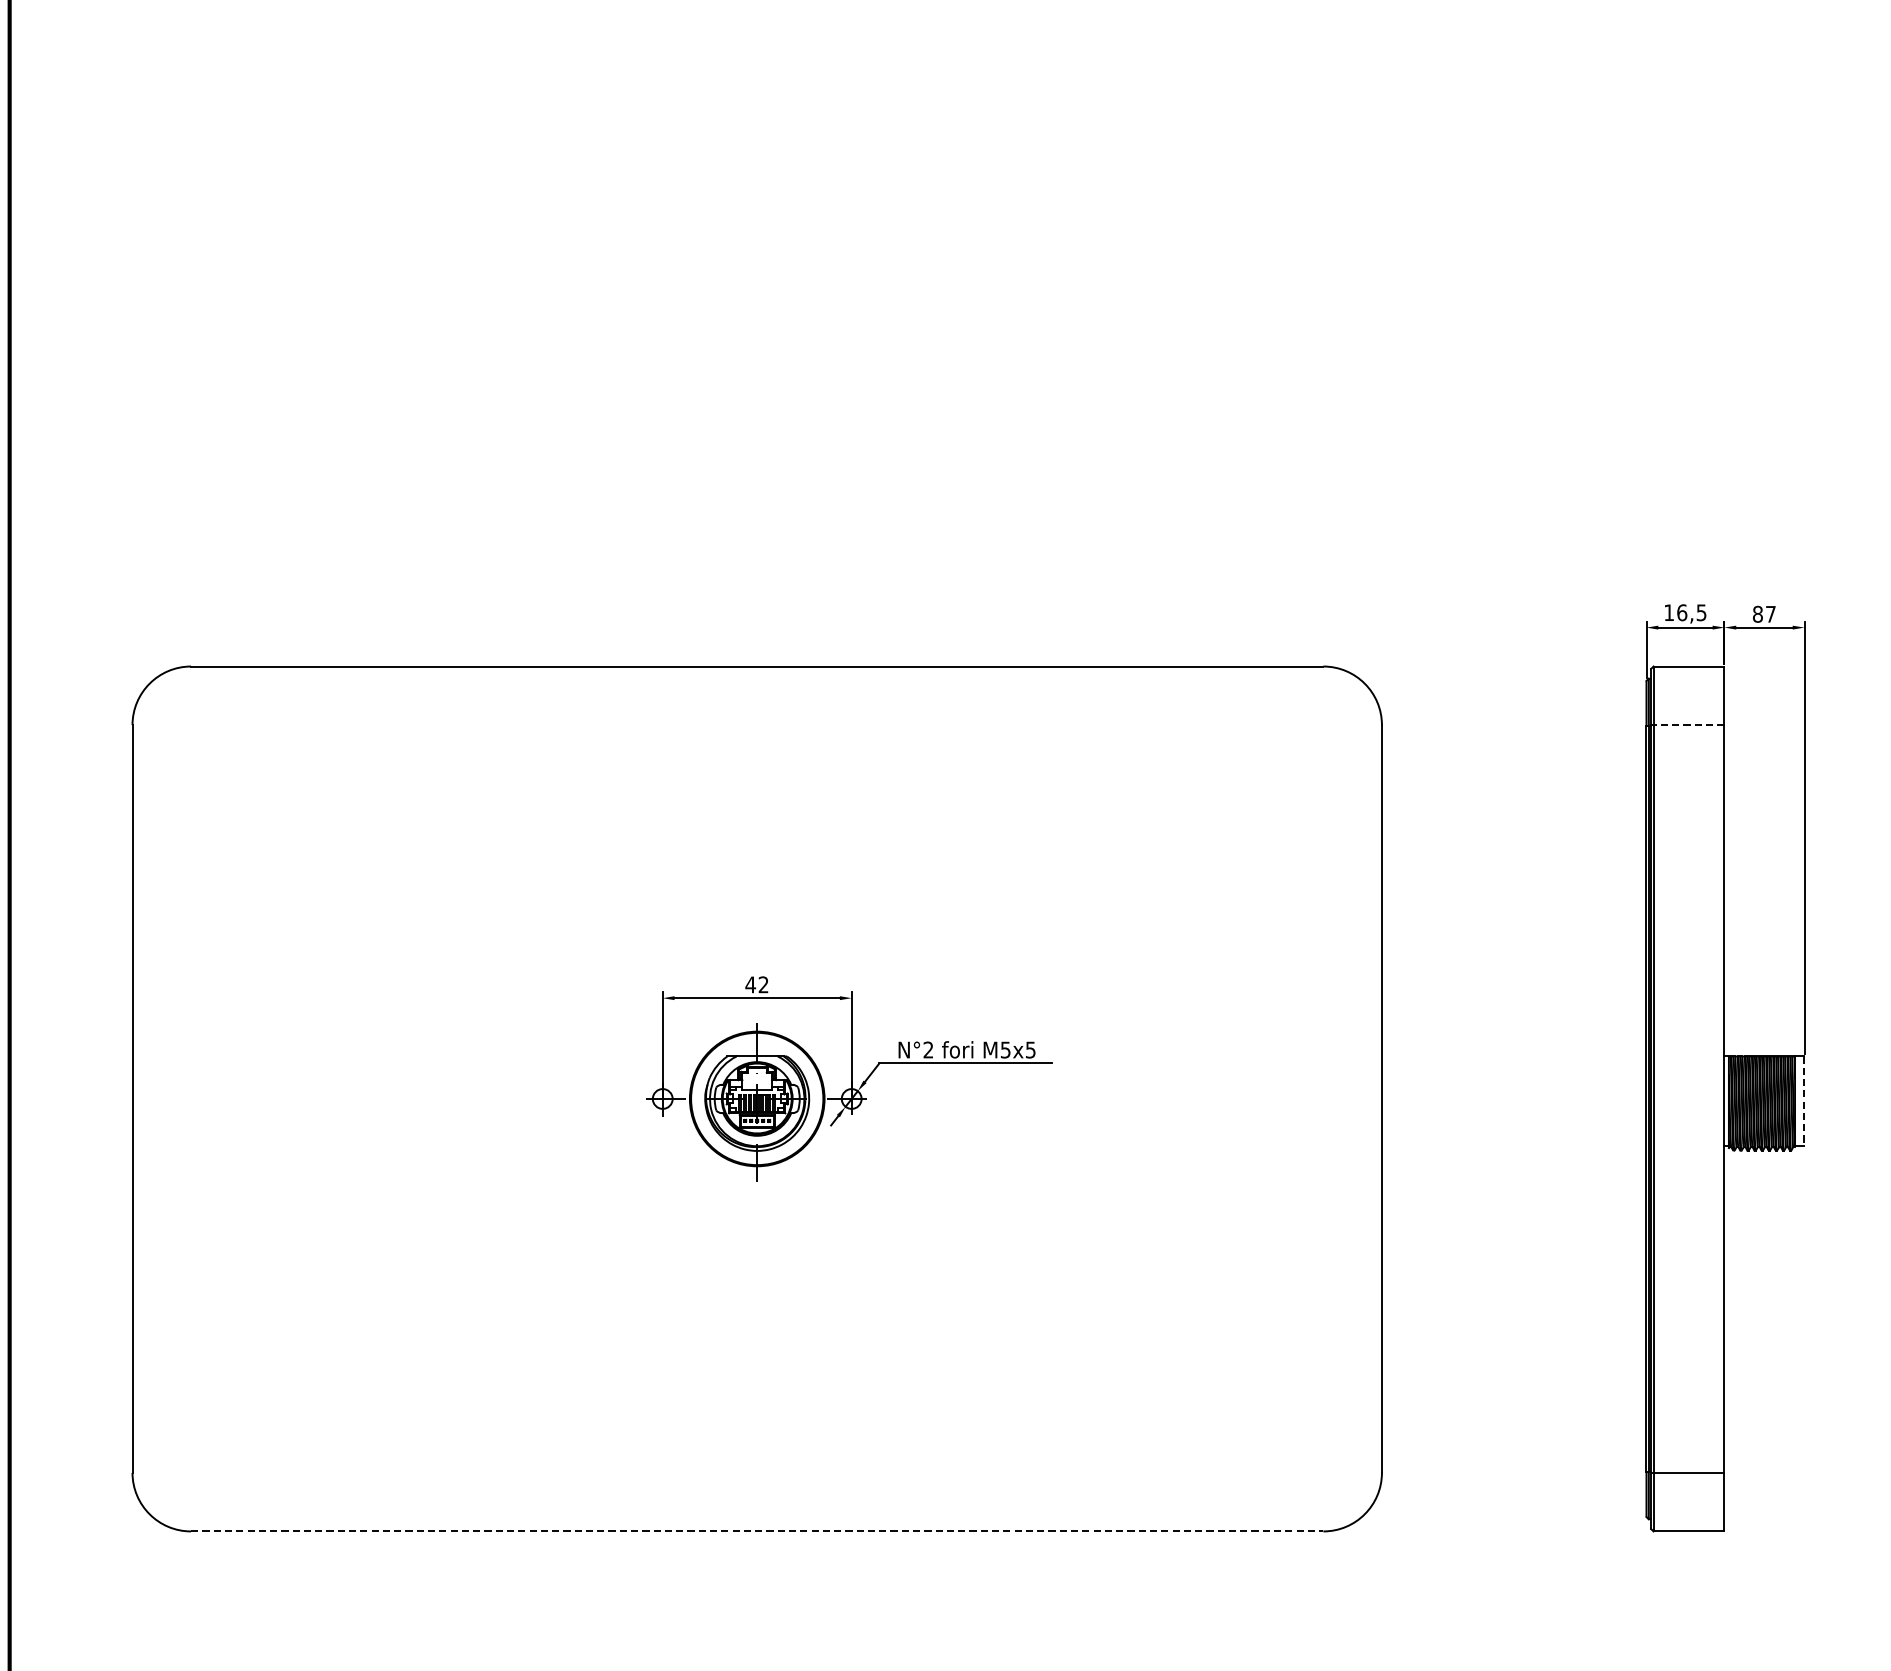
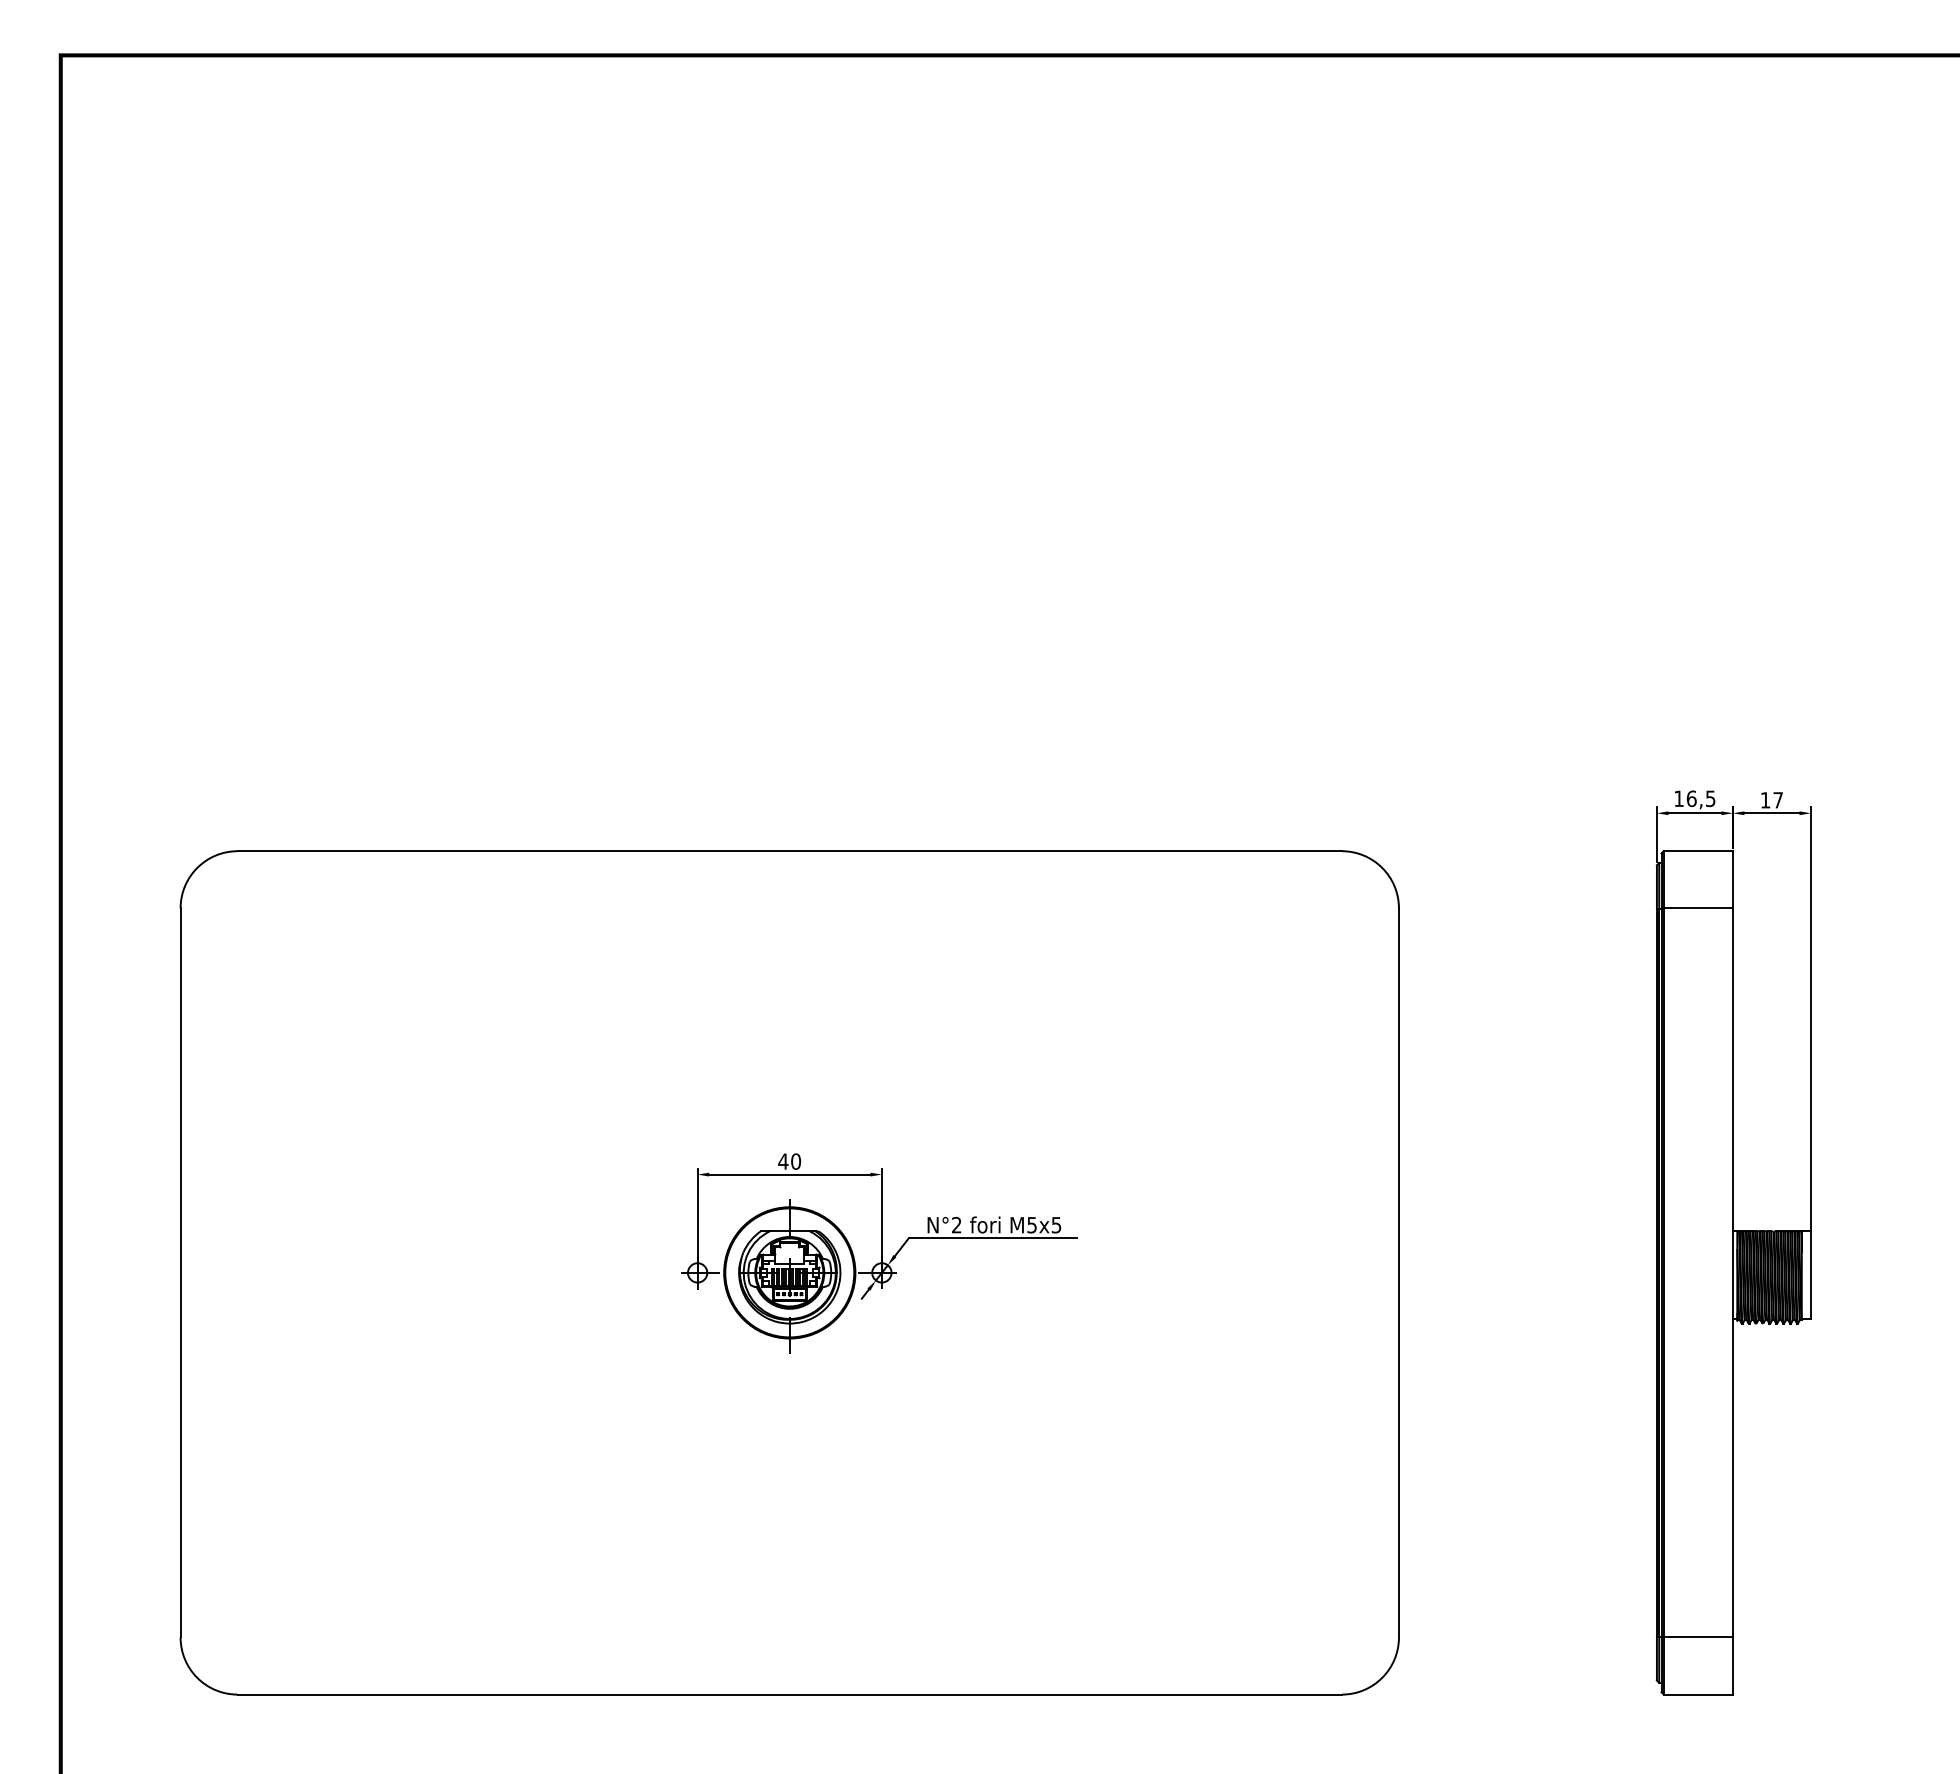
text: (1757, 614) -> (1765, 800), 87 -> 17
line: (1689, 725) -> (1698, 908), dashed -> solid
text: (764, 984) -> (796, 1161), 42 -> 40
line: (1803, 1101) -> (1810, 1275), dashed -> solid
line: (757, 1531) -> (790, 1694), dashed -> solid

